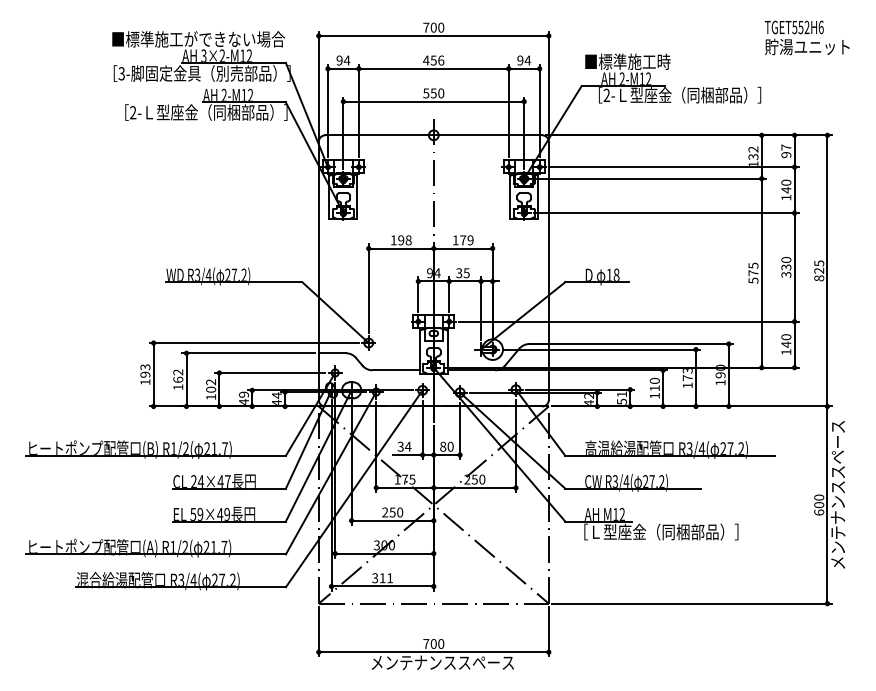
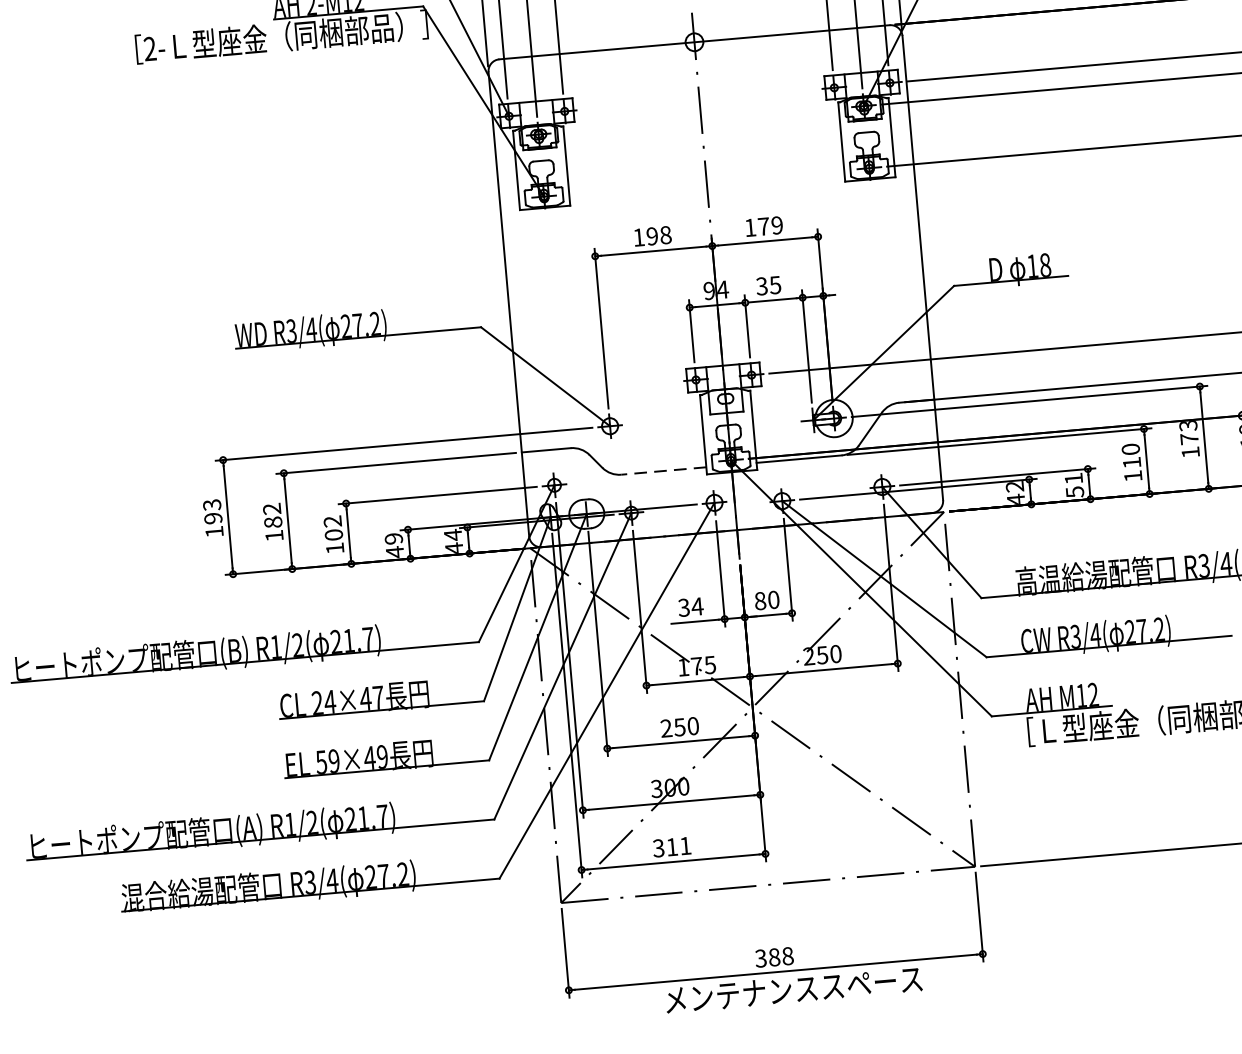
line: (396, 370) -> (664, 471), solid -> dashed
text: (178, 379) -> (273, 521), 162 -> 182
text: (433, 643) -> (773, 956), 700 -> 388

